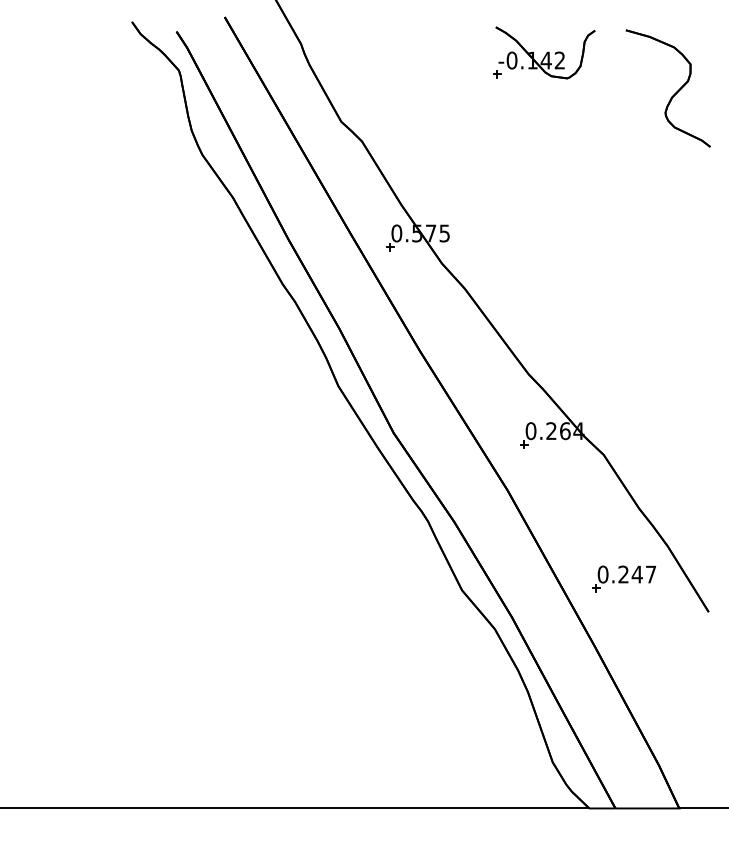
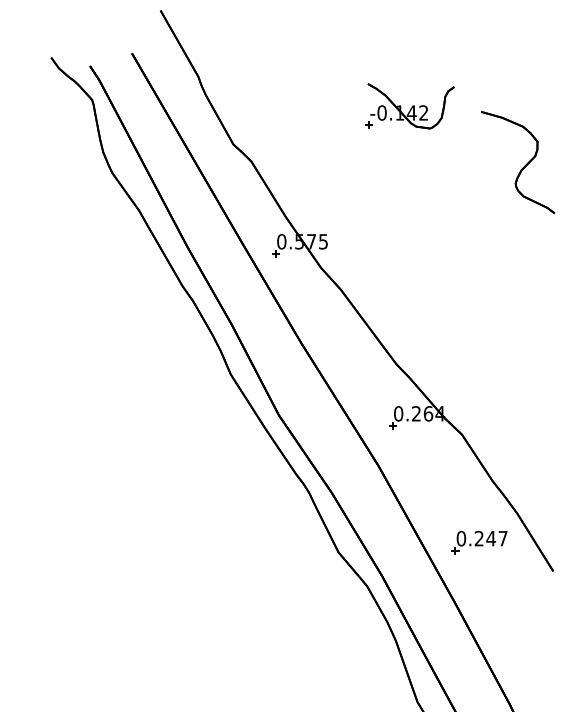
part: (544, 52) -> (410, 105), moved
part: (673, 94) -> (522, 167), moved

